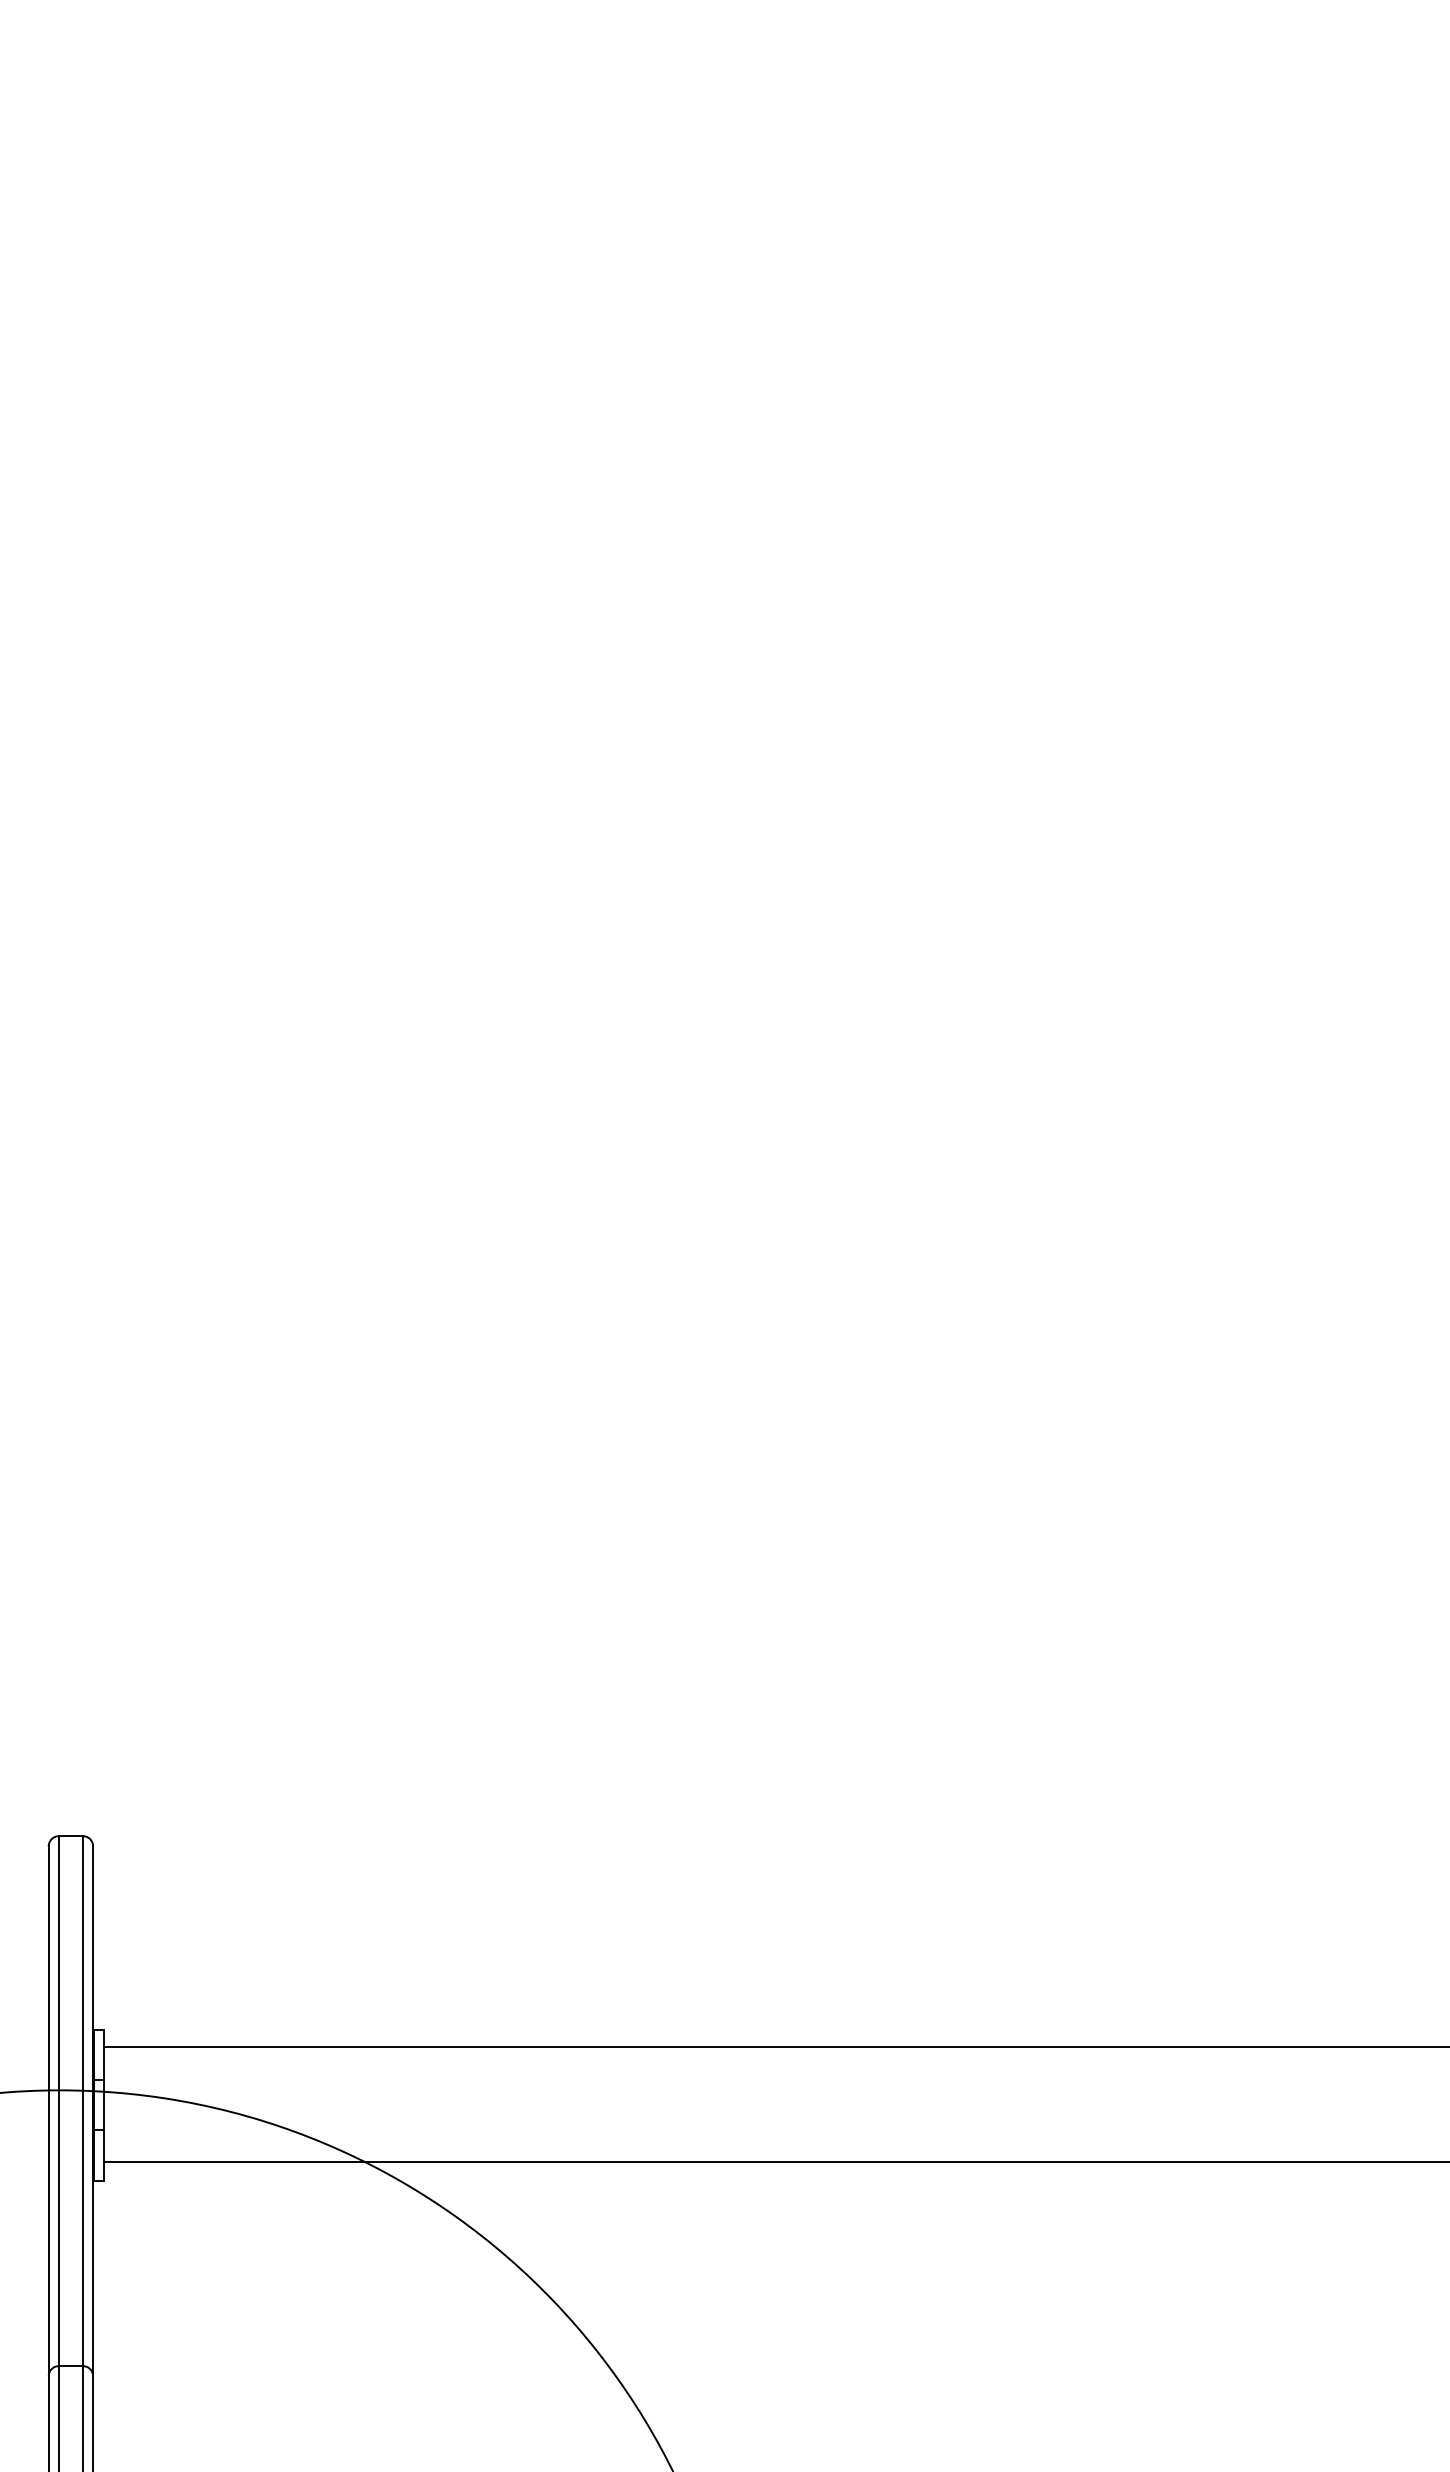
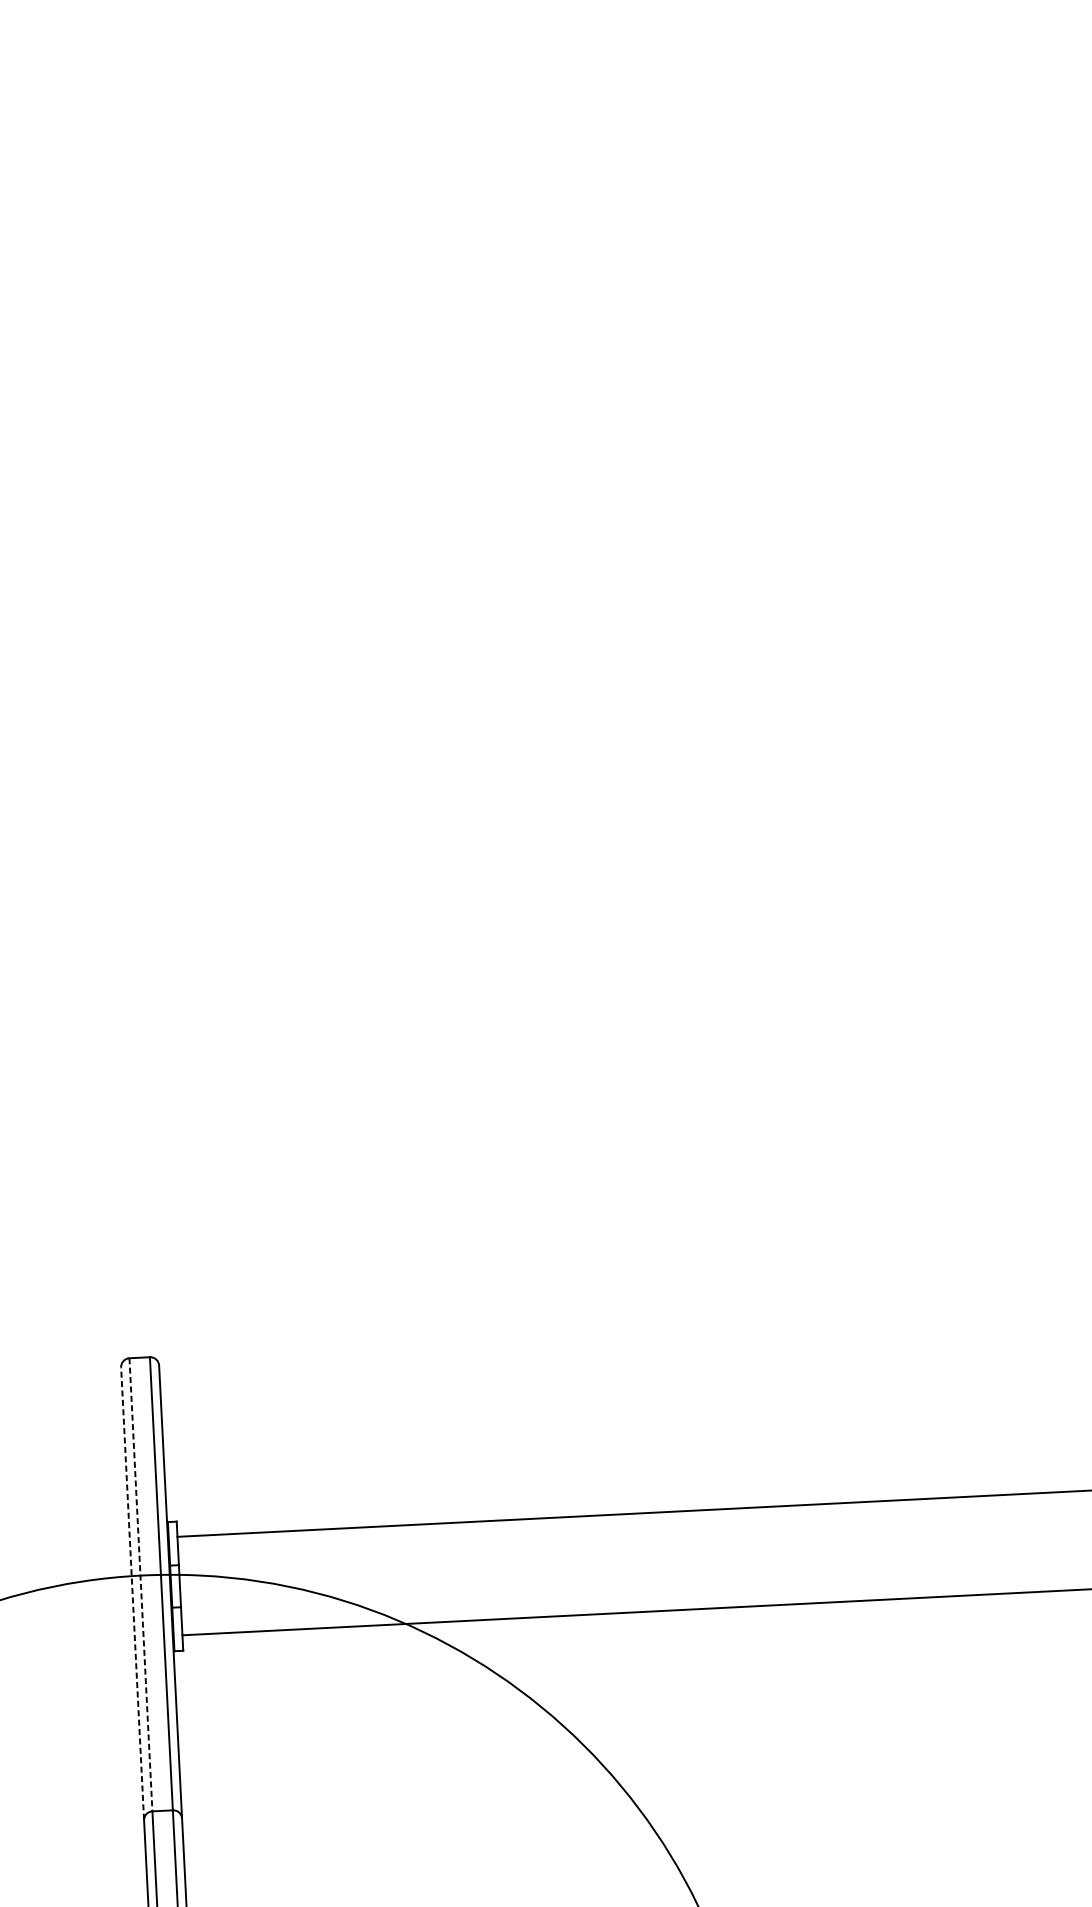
line: (58, 2101) -> (140, 1585), solid -> dashed
line: (48, 2110) -> (132, 1593), solid -> dashed

